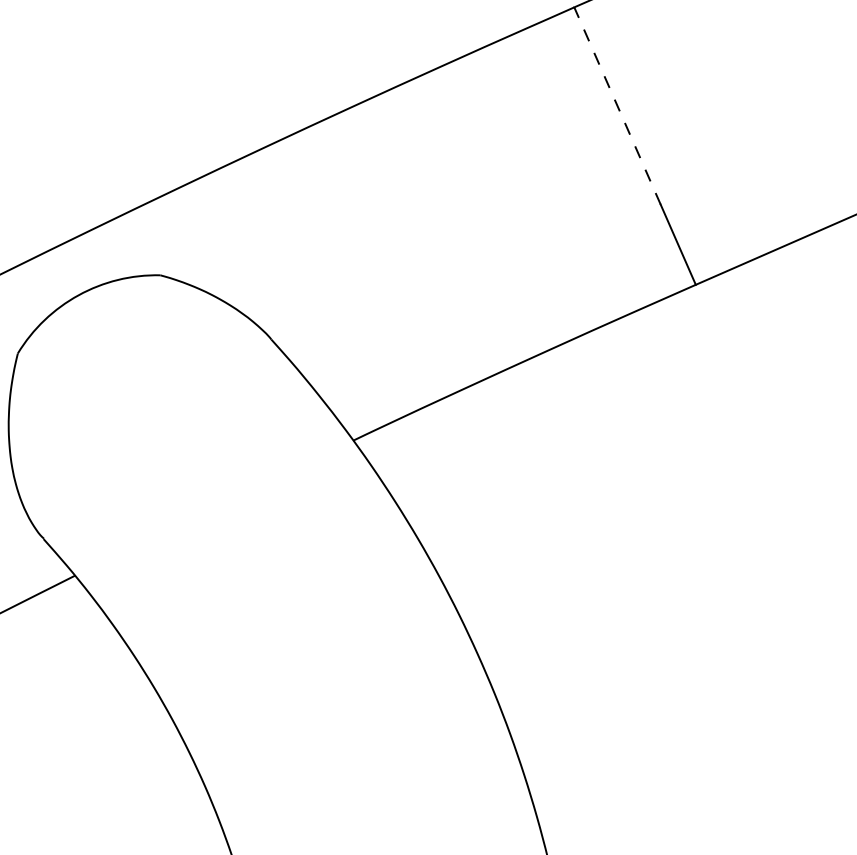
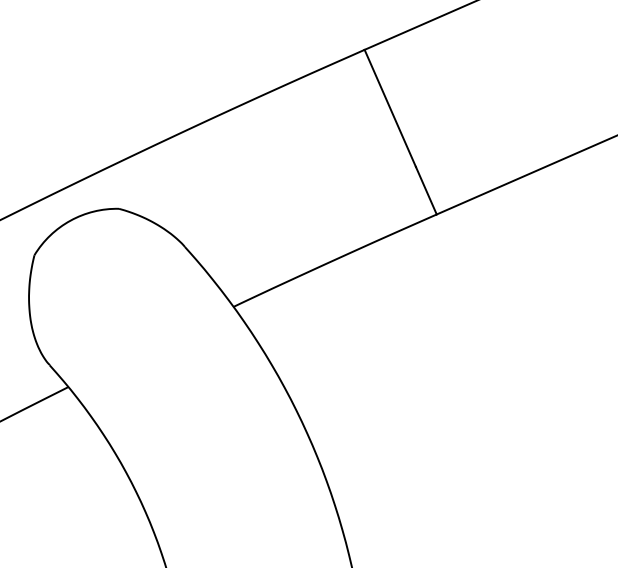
line: (617, 106) -> (390, 108), dashed -> solid

